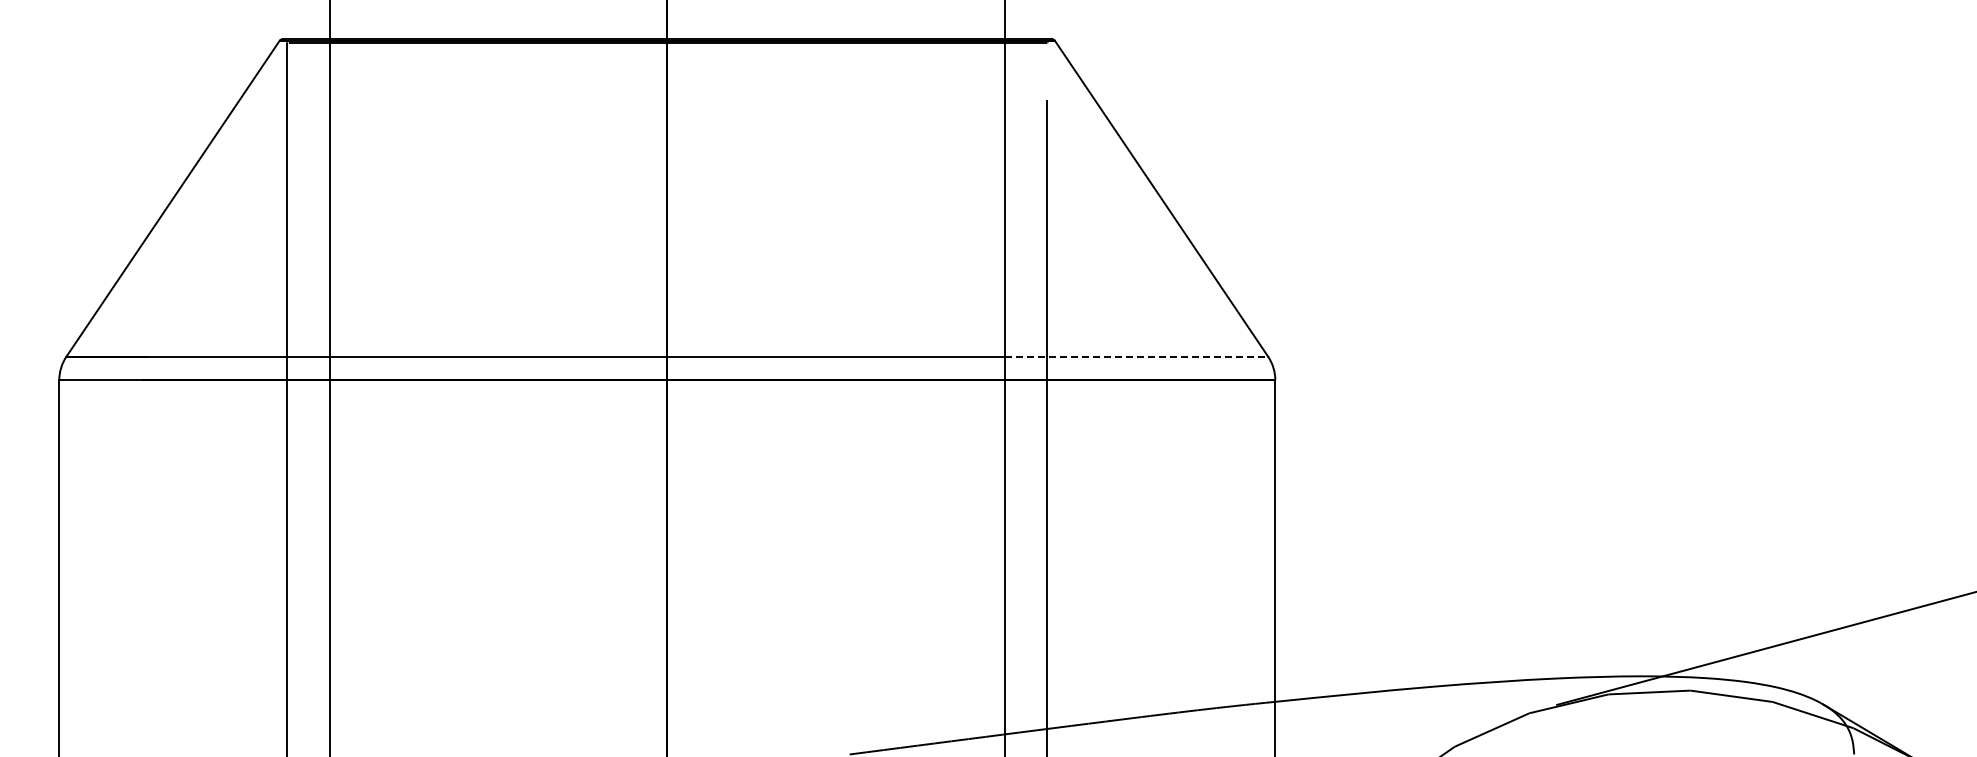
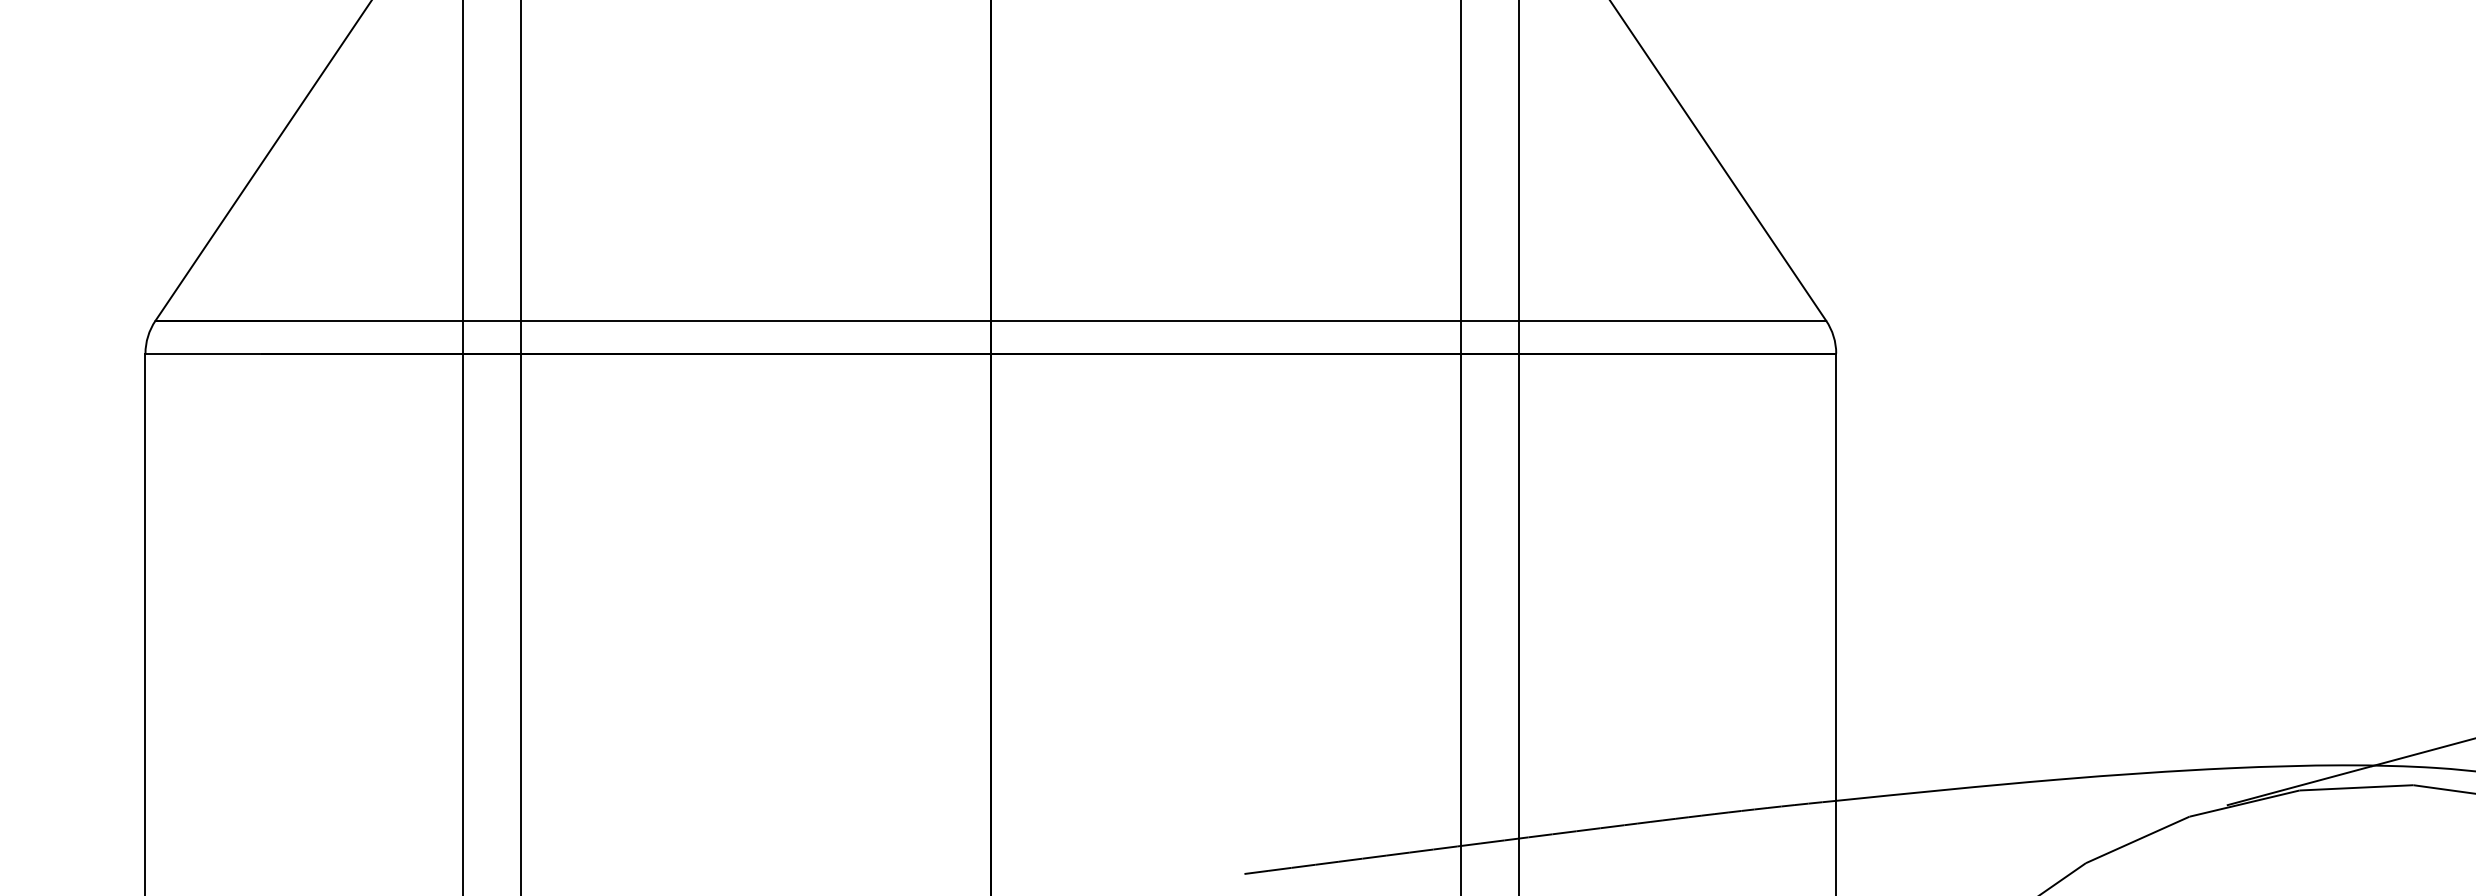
line: (1137, 356) -> (1644, 320), dashed -> solid

